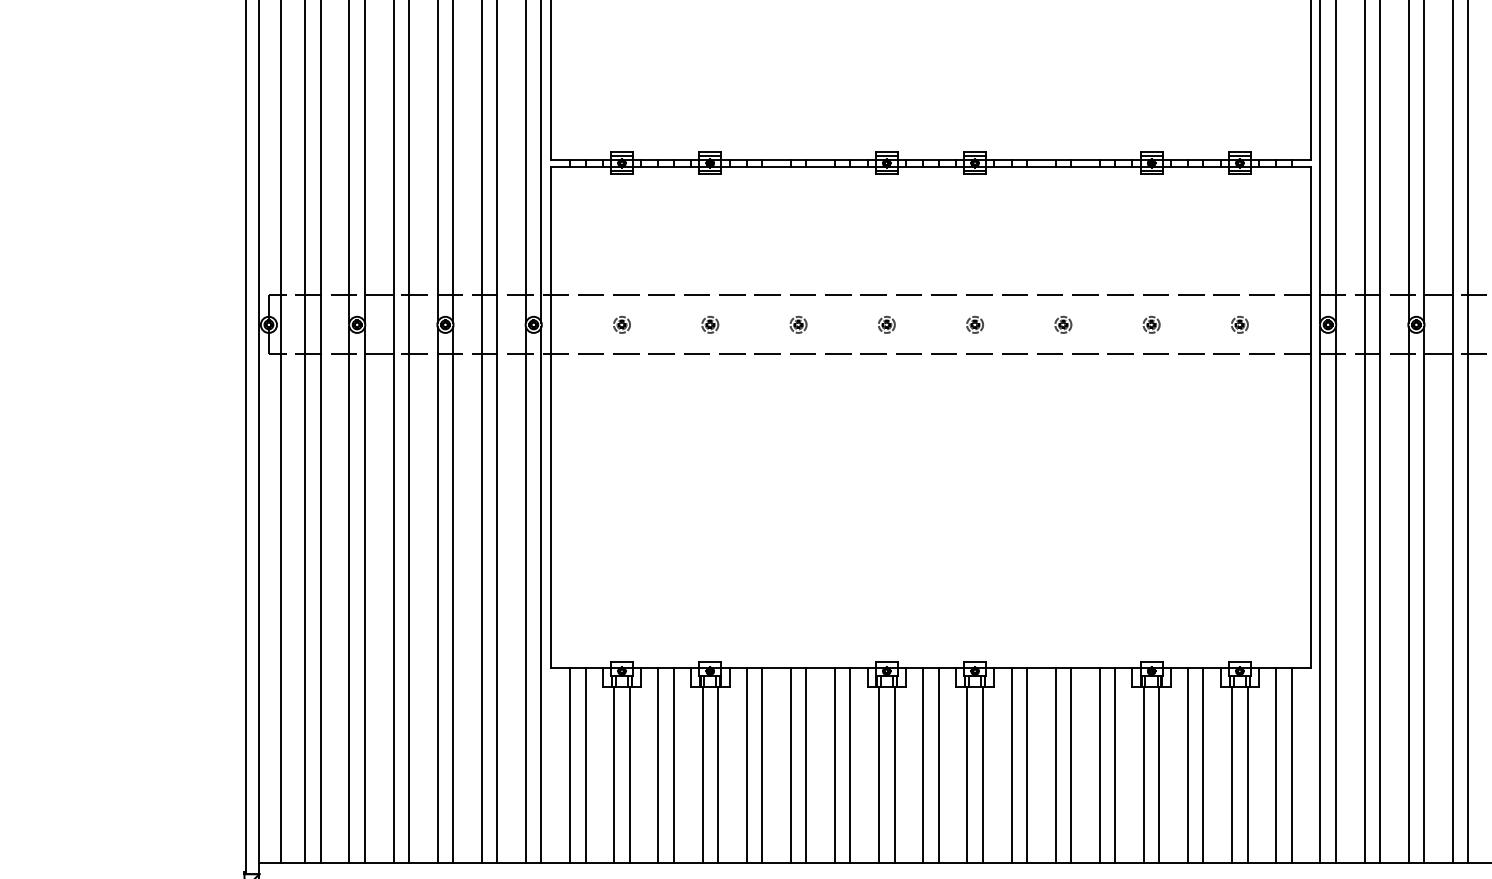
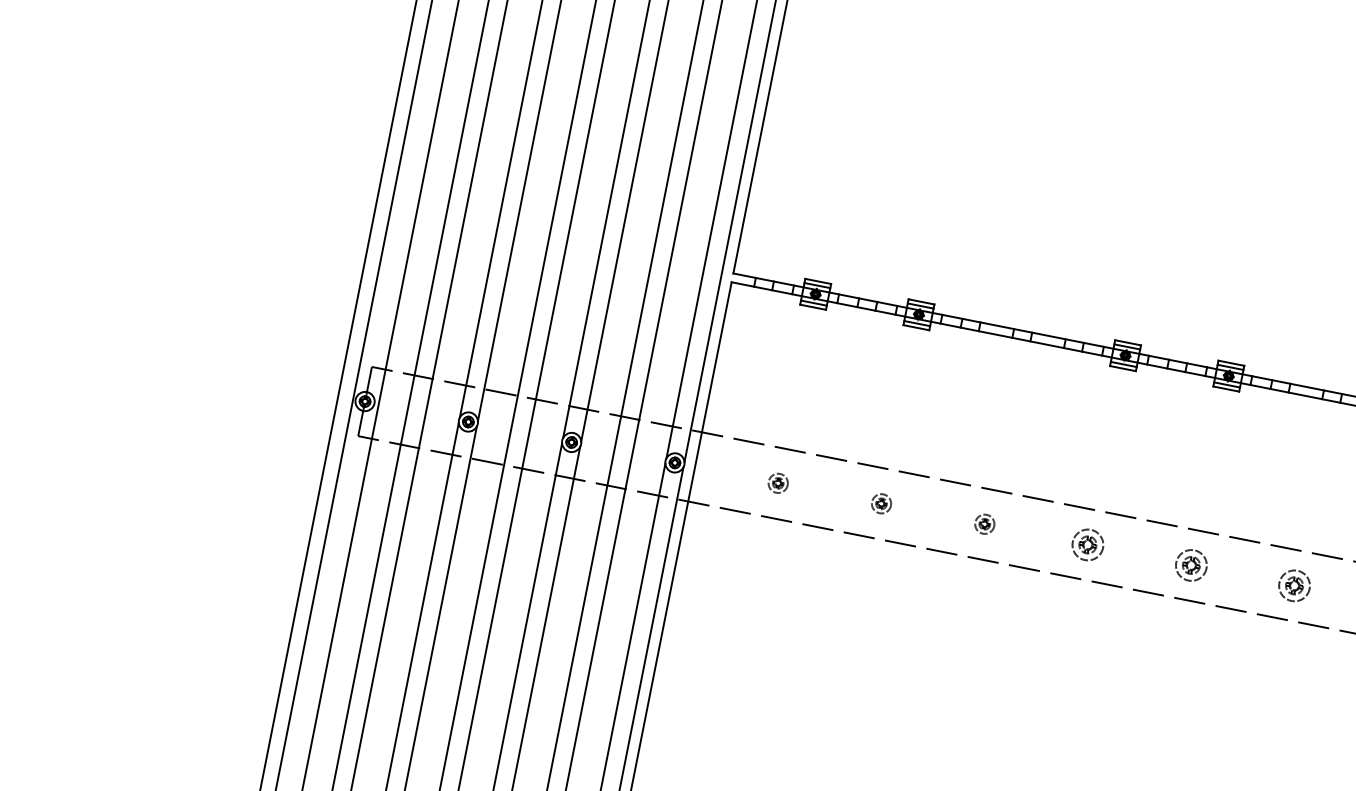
part: (886, 324) -> (1087, 544), size x1.6
part: (974, 324) -> (1190, 564), size x1.6
part: (1063, 324) -> (1294, 585), size x1.6

